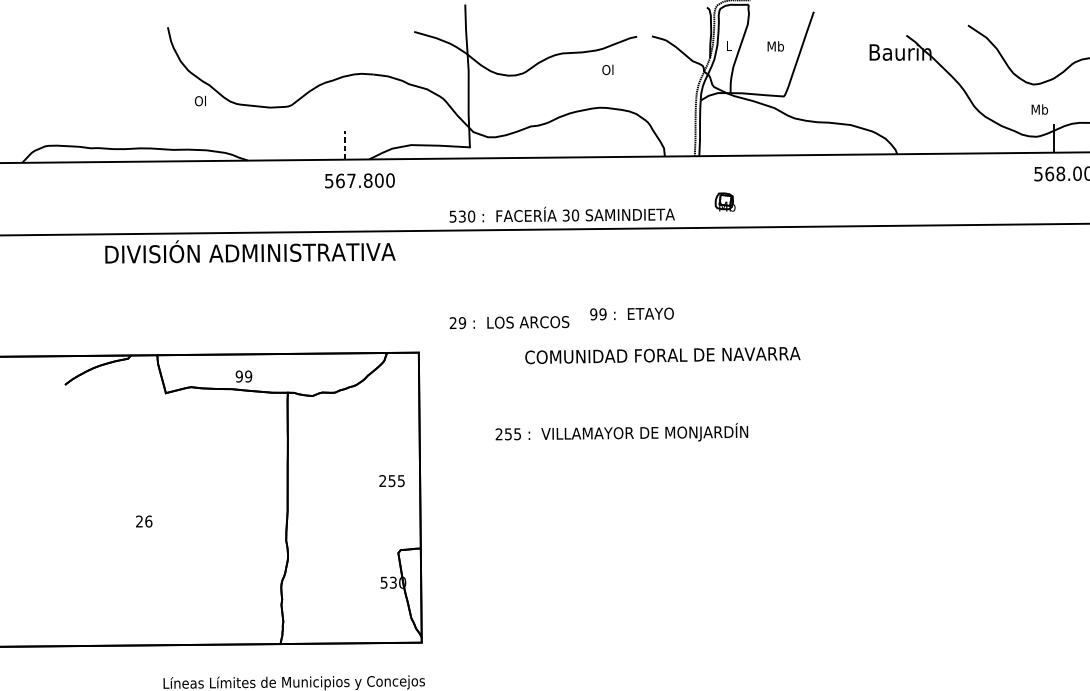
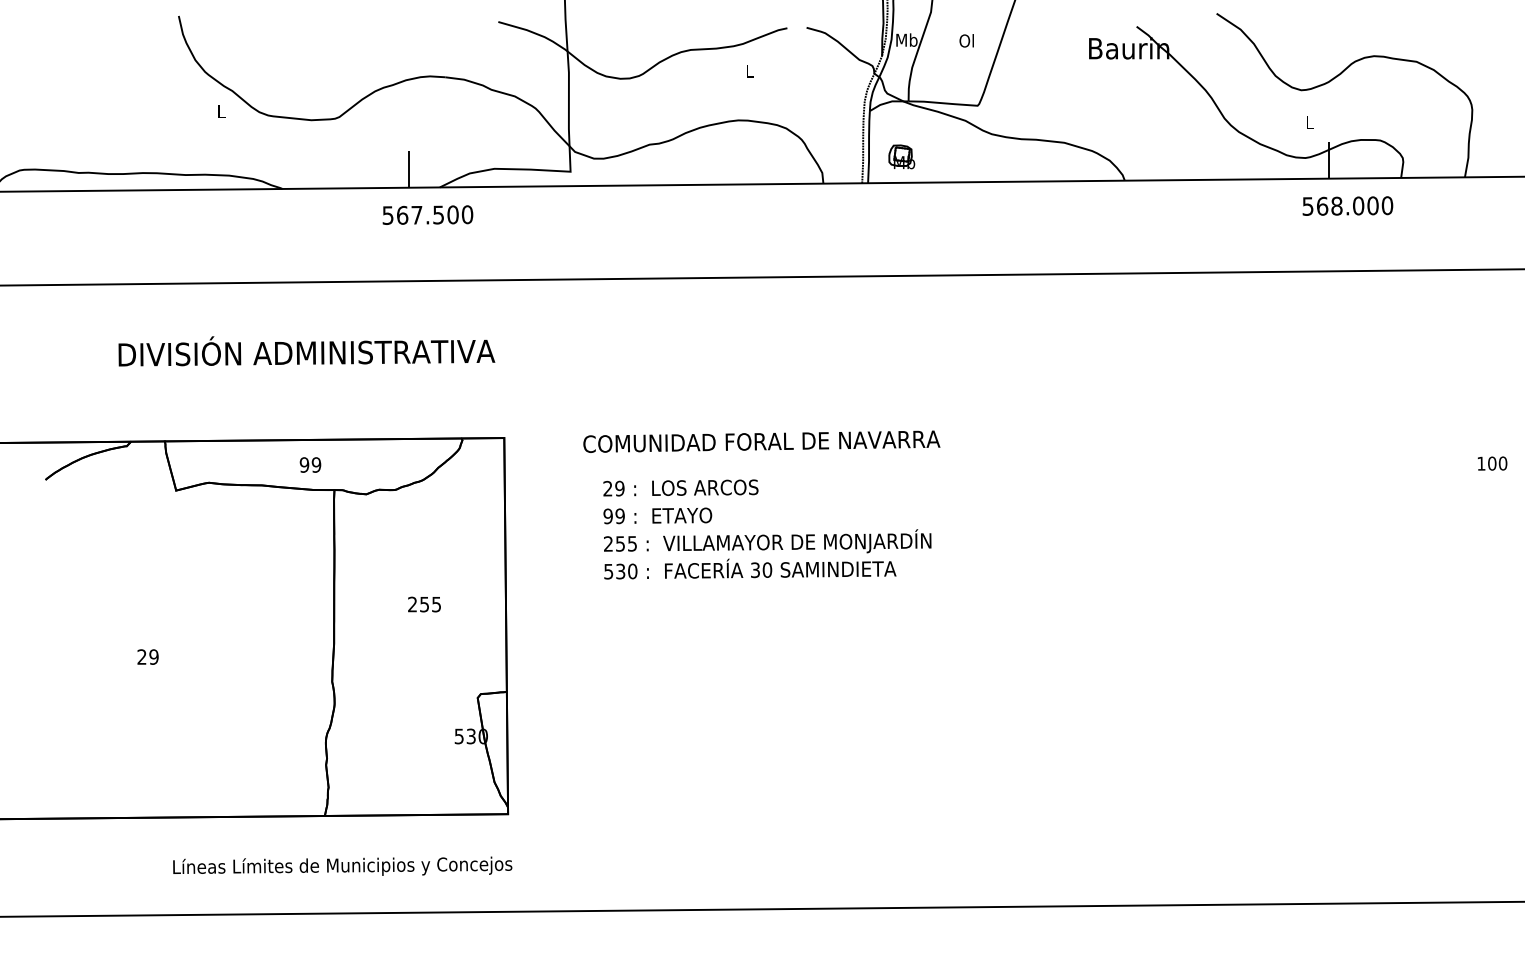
text: (728, 45) -> (906, 39), L -> Mb
text: (775, 46) -> (966, 40), Mb -> Ol
text: (607, 70) -> (749, 71), Ol -> L
text: (200, 100) -> (220, 111), Ol -> L
text: (1039, 109) -> (1309, 122), Mb -> L
line: (344, 144) -> (408, 168), dashed -> solid
text: (368, 180) -> (438, 214), 567.800 -> 567.500
part: (725, 201) -> (901, 156), moved
text: (562, 214) -> (750, 568), moved
text: (250, 252) -> (306, 351), moved
text: (631, 313) -> (657, 515), moved
text: (509, 322) -> (680, 487), moved
text: (662, 355) -> (761, 441), moved
text: (243, 376) -> (310, 464), moved
text: (392, 481) -> (424, 604), moved
text: (148, 521) -> (153, 656), 26 -> 29

